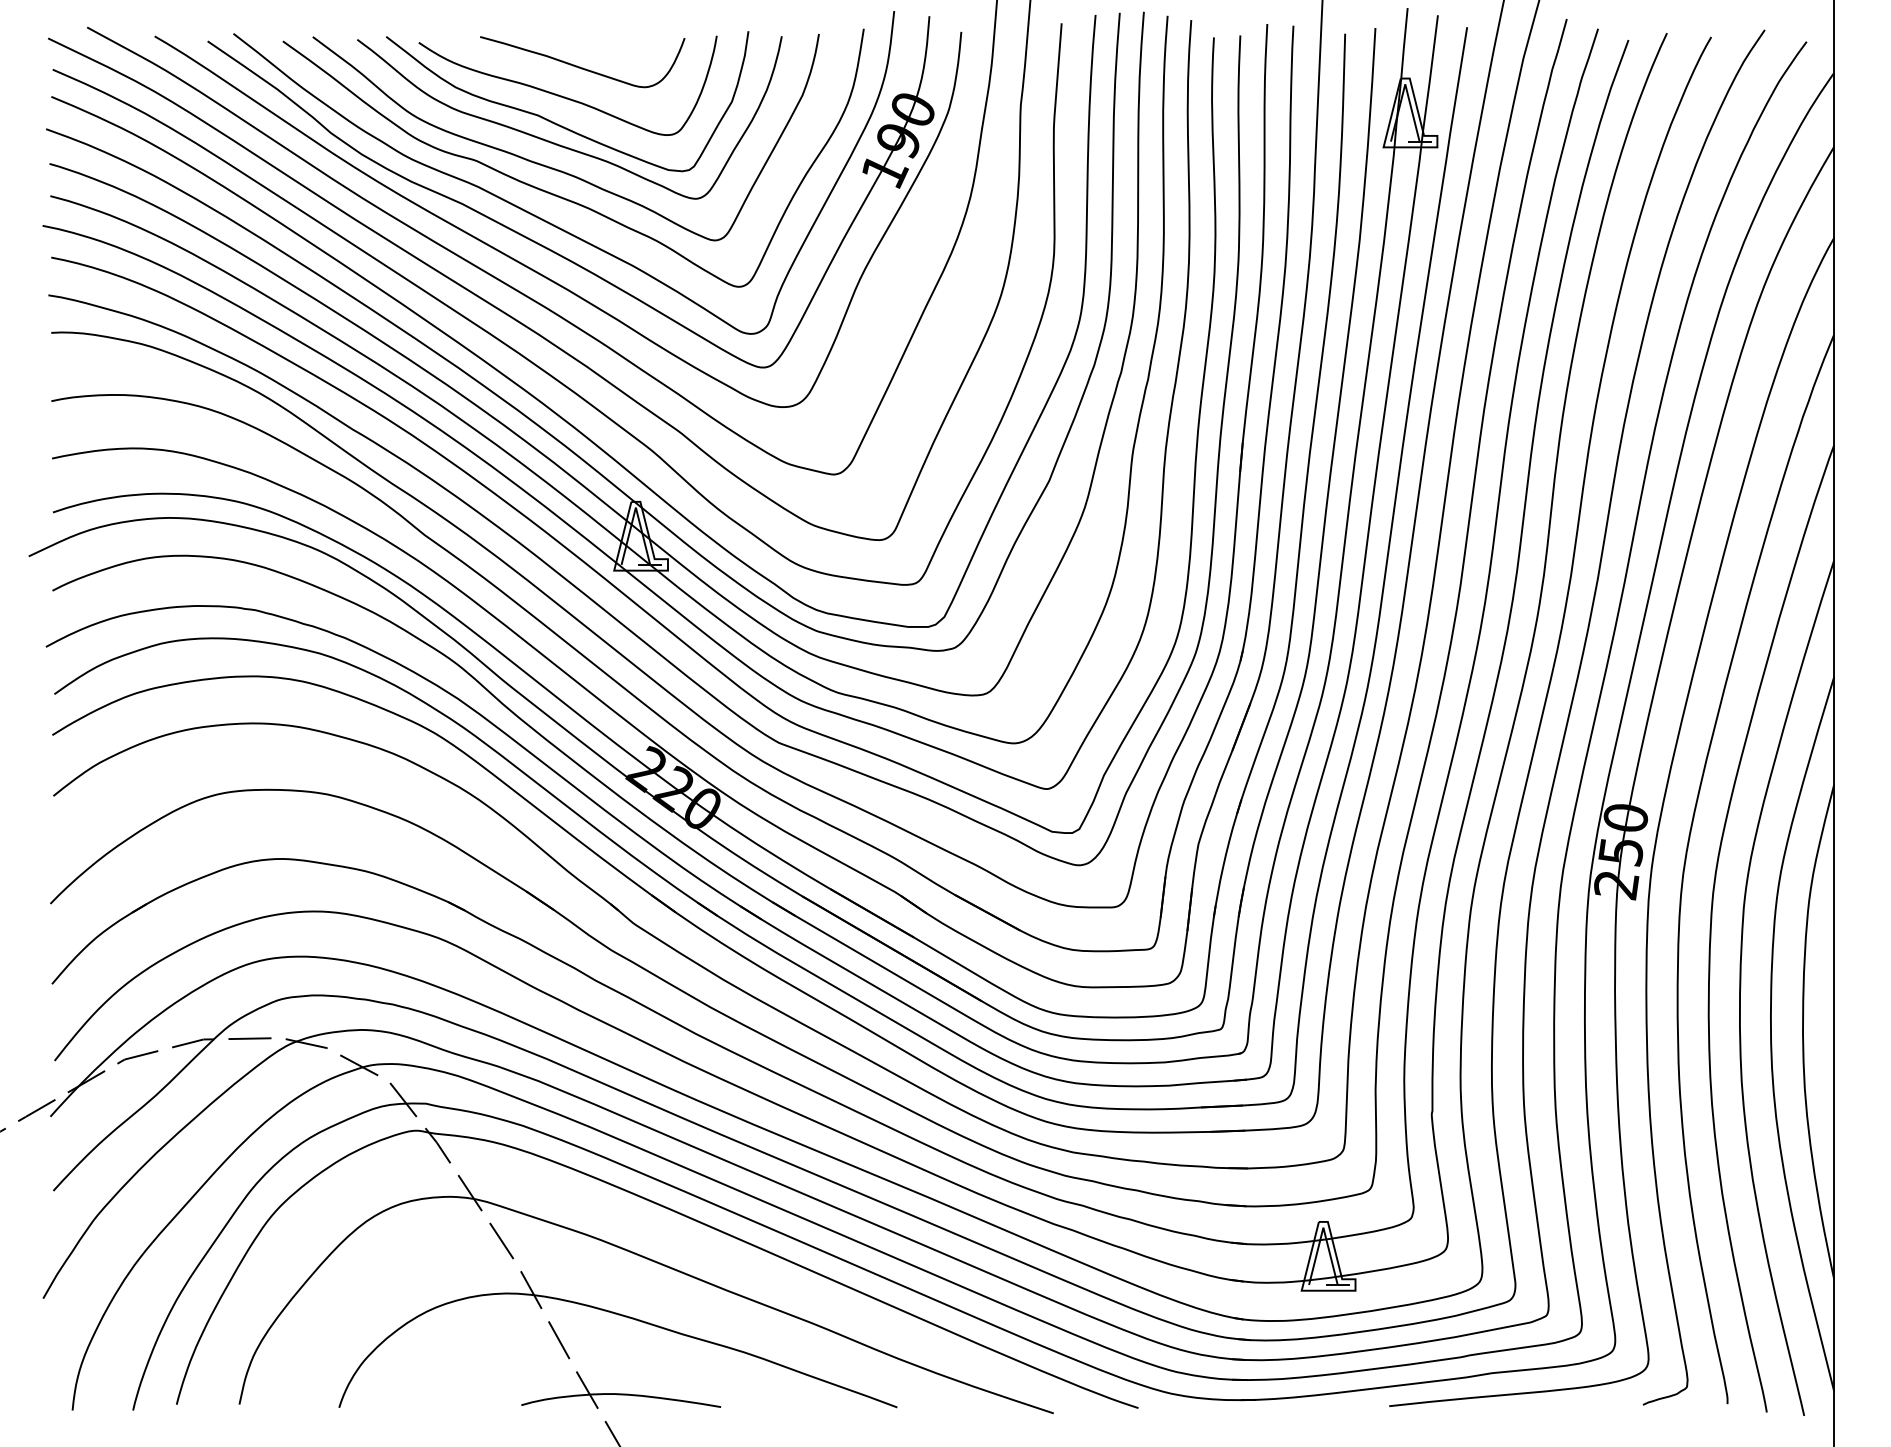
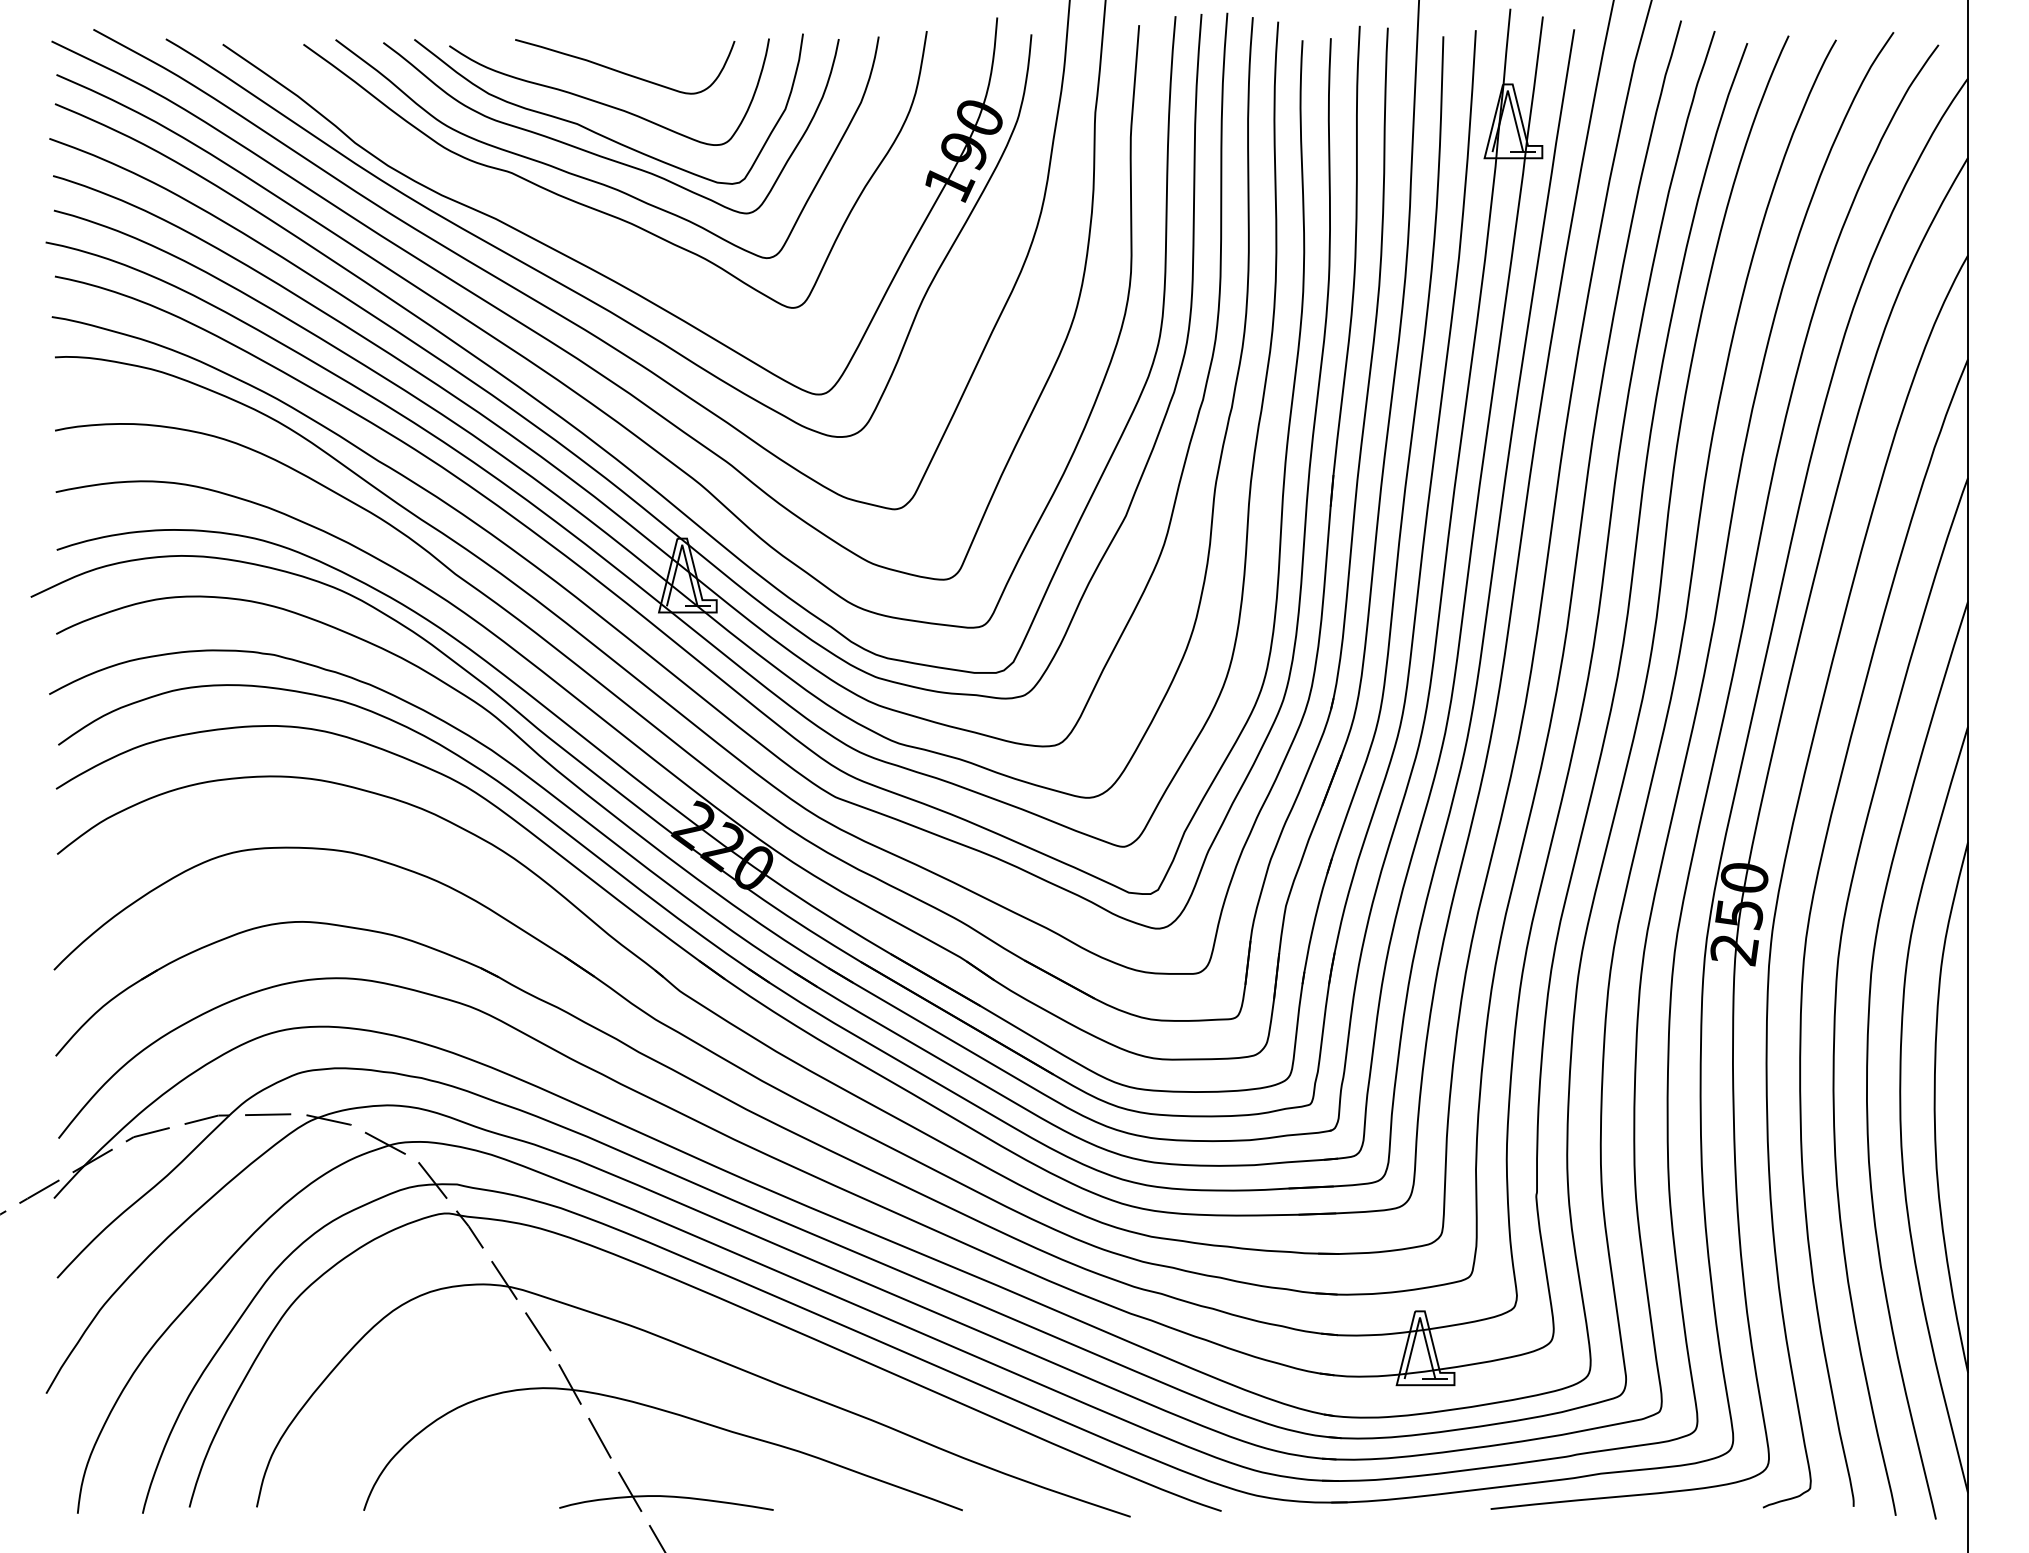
curve: (541, 218) -> (581, 234), removed

